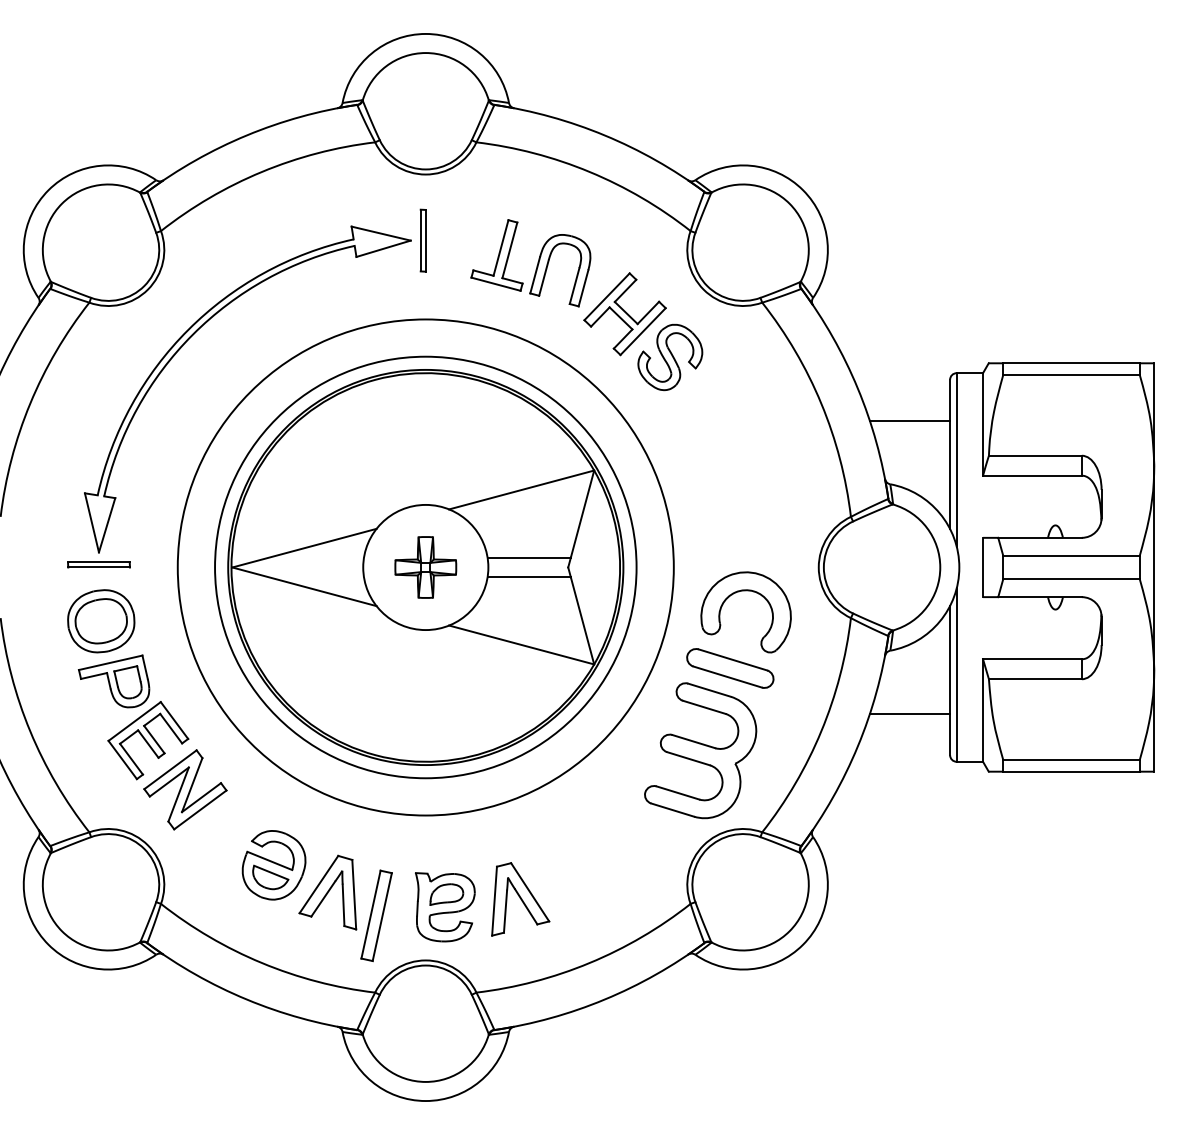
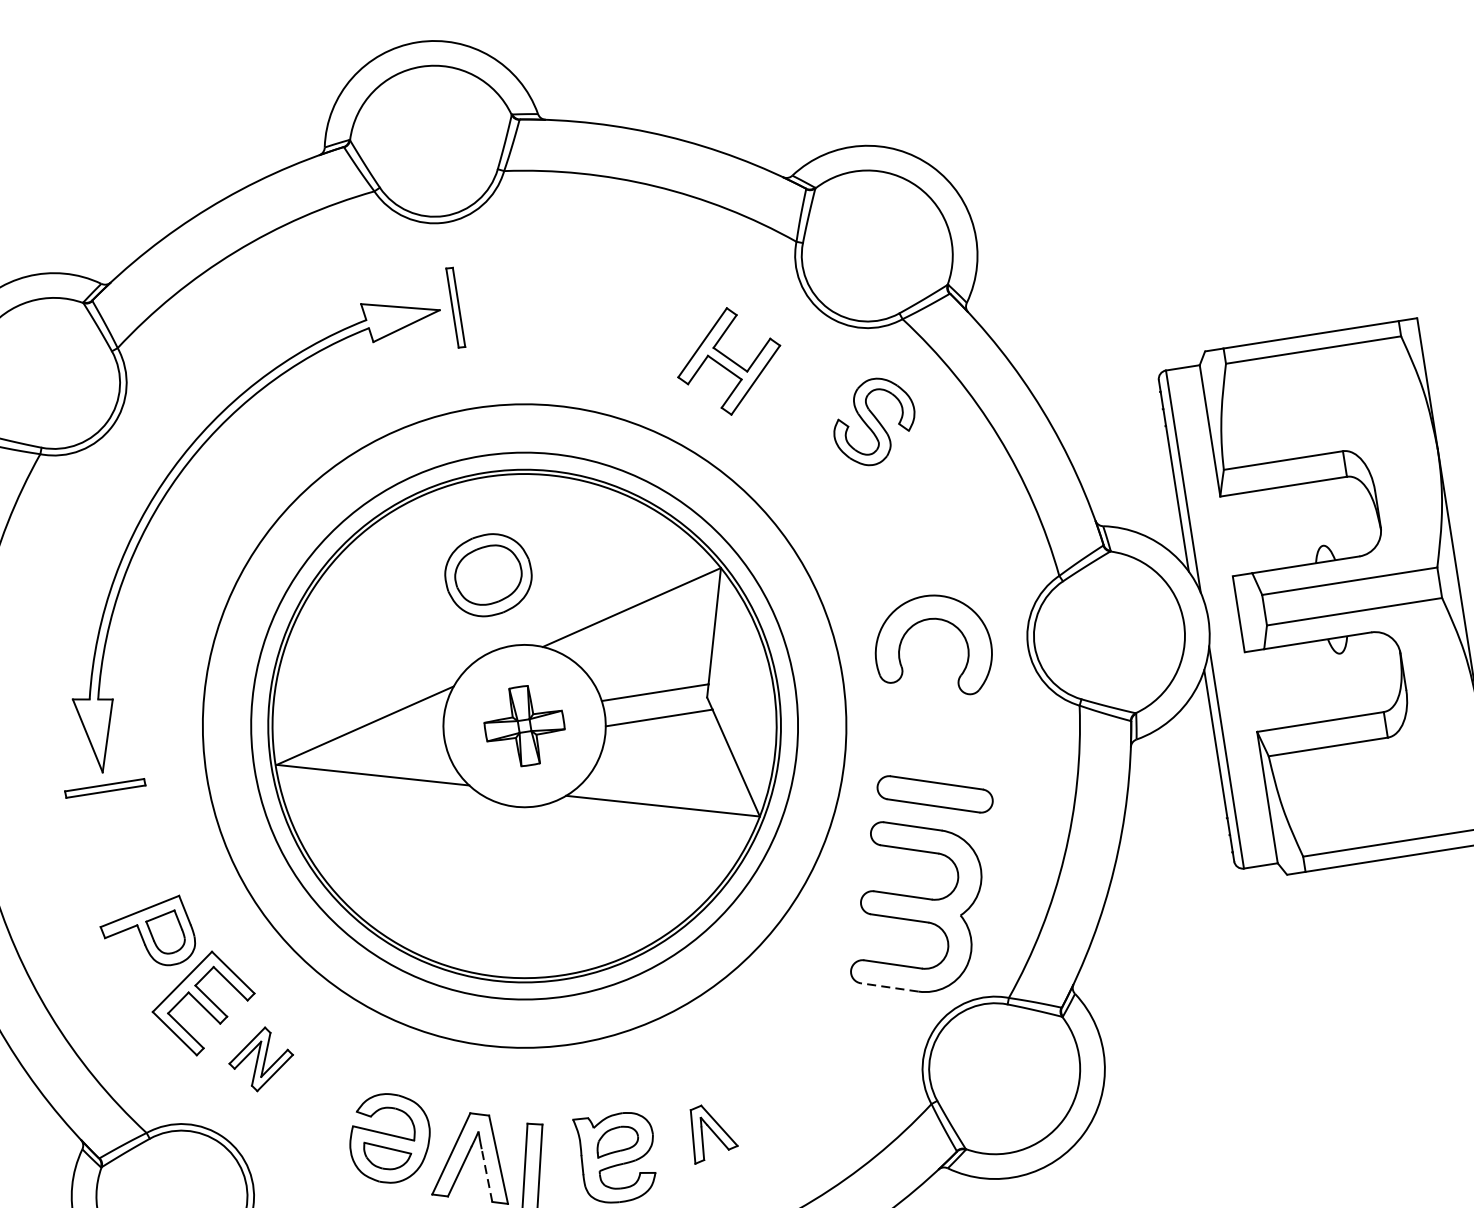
part: (536, 265) -> (605, 316), removed
part: (670, 357) -> (874, 421), moved
line: (910, 421) -> (1116, 441), removed
part: (739, 592) -> (920, 623), moved
part: (101, 621) -> (488, 575), moved
line: (910, 713) -> (1175, 815), removed
part: (185, 789) -> (261, 1058), size x0.6
line: (672, 809) -> (889, 986), solid -> dashed
part: (520, 899) -> (712, 1132), size x0.6
line: (343, 905) -> (486, 1175), solid -> dashed

